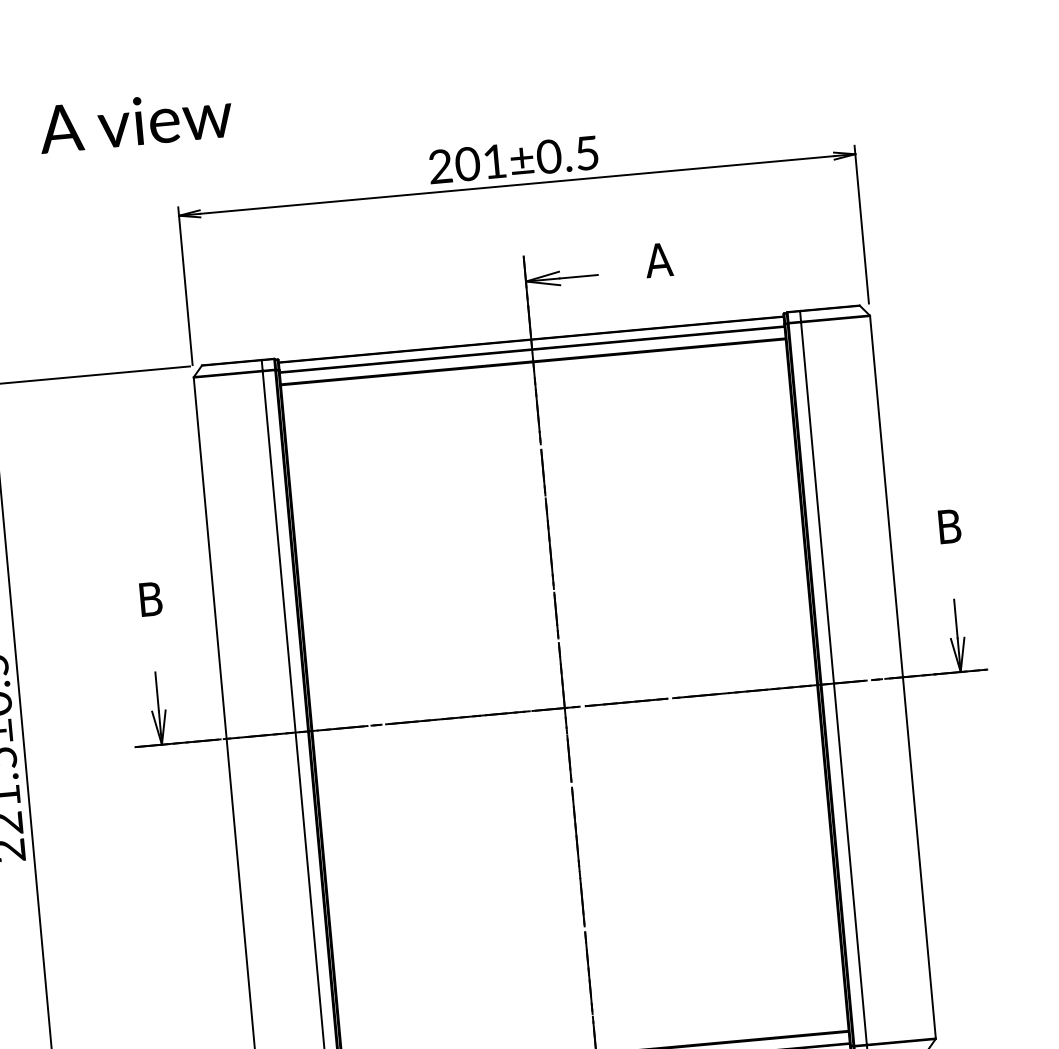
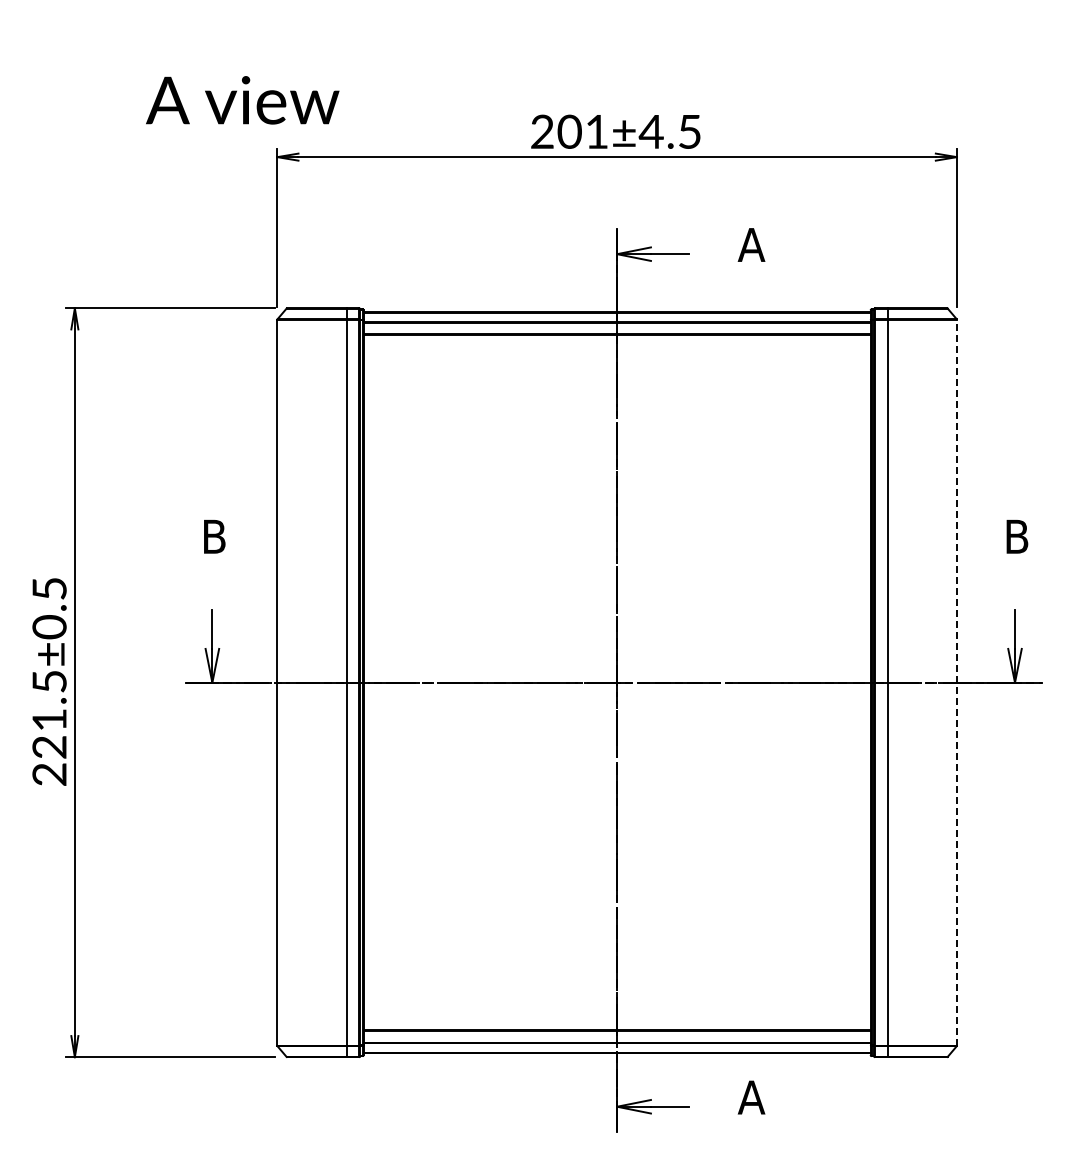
text: (135, 121) -> (242, 100), moved
text: (548, 156) -> (650, 131), 201±0.5 -> 201±4.5
line: (902, 677) -> (956, 682), solid -> dashed

